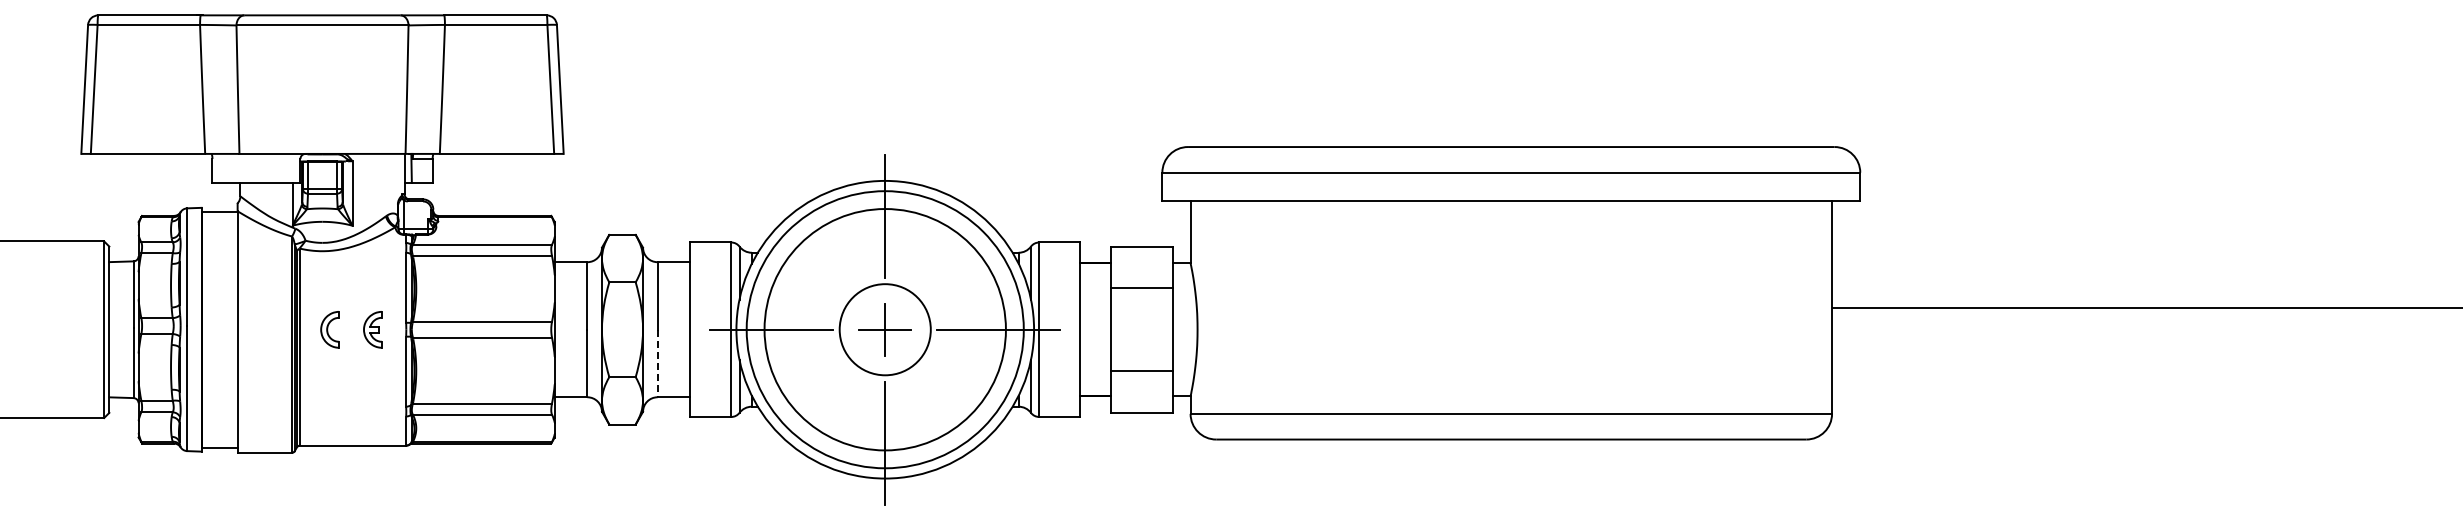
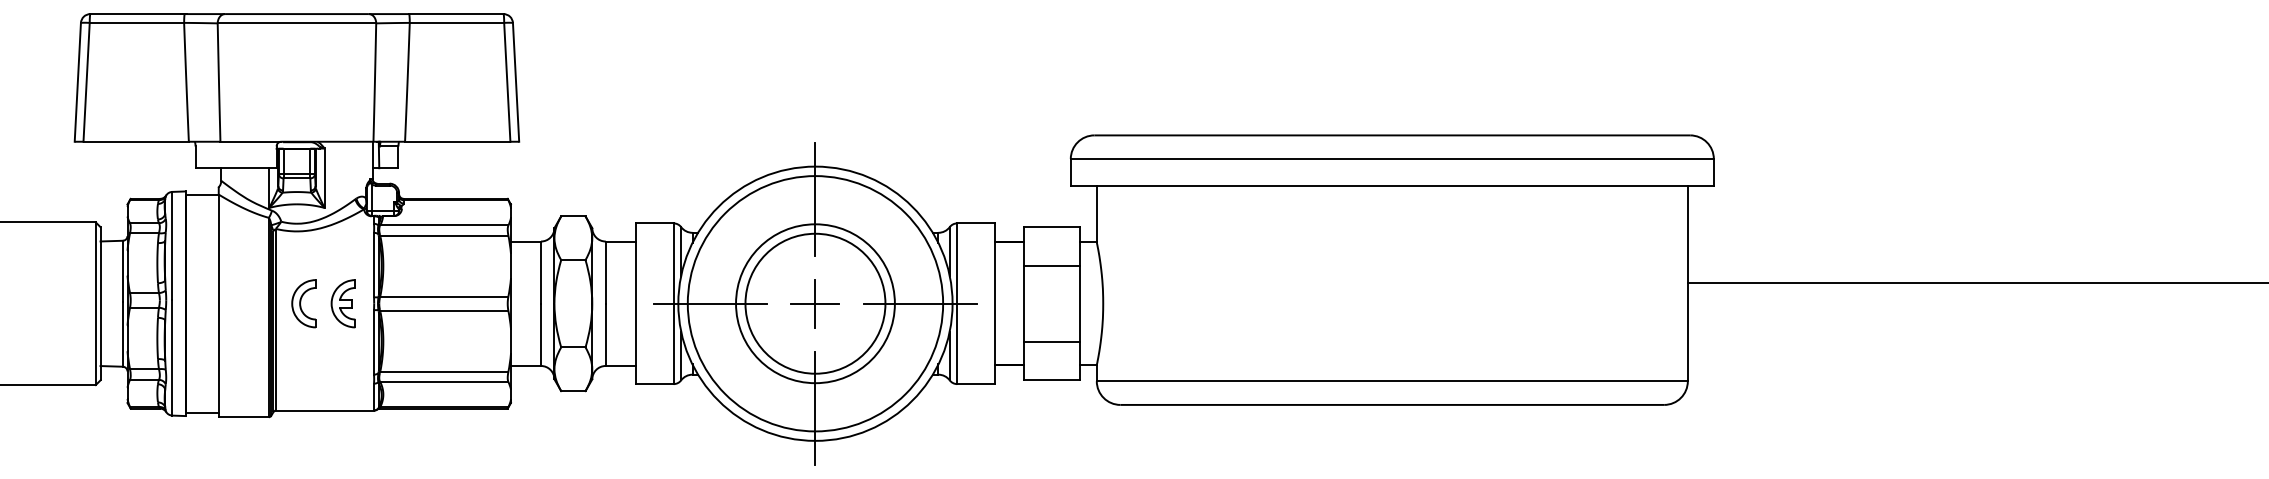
part: (329, 329) -> (303, 303), size x1.43
part: (372, 329) -> (343, 303), size x1.43
circle: (885, 329) -> (815, 303), size x0.71
circle: (885, 329) -> (815, 303), size x1.67
line: (657, 363) -> (605, 334), dashed -> solid

